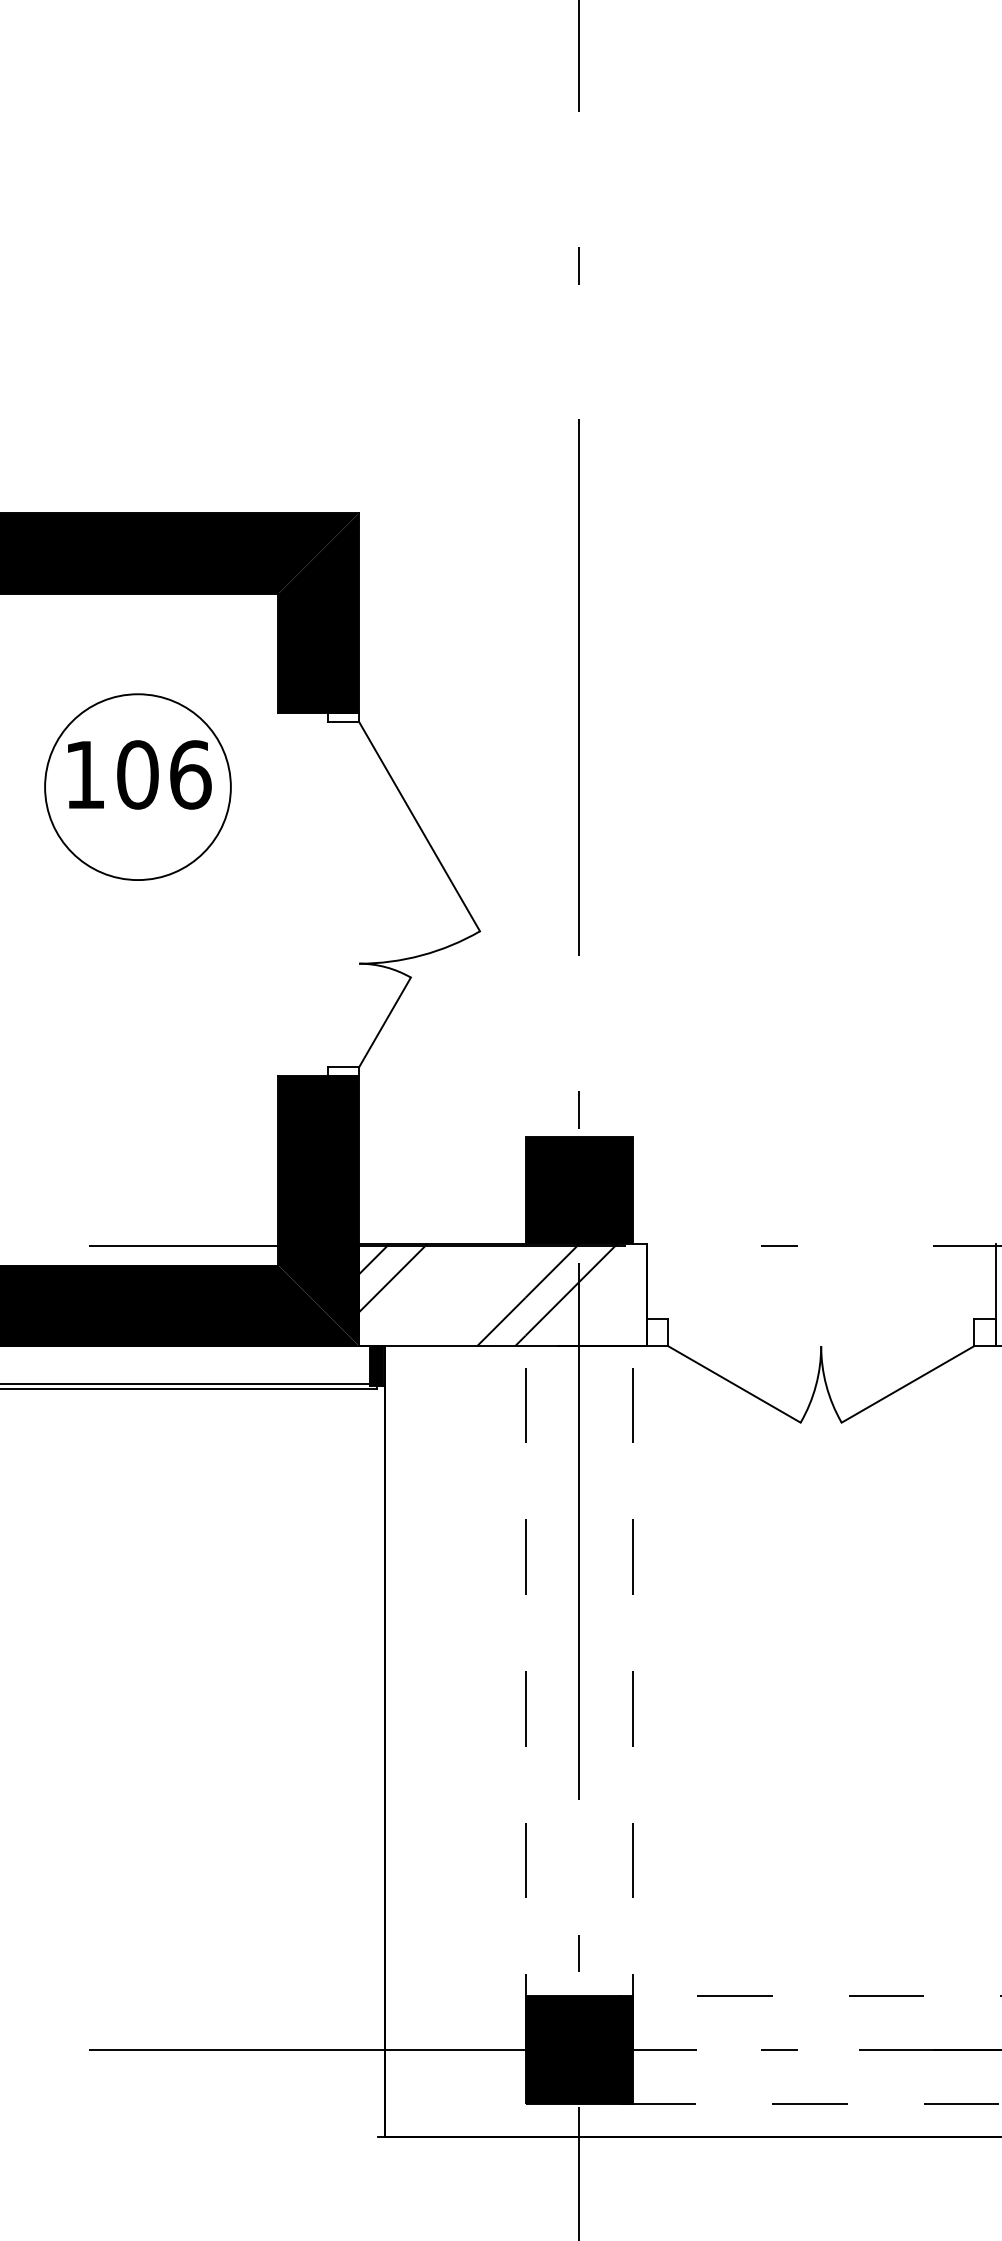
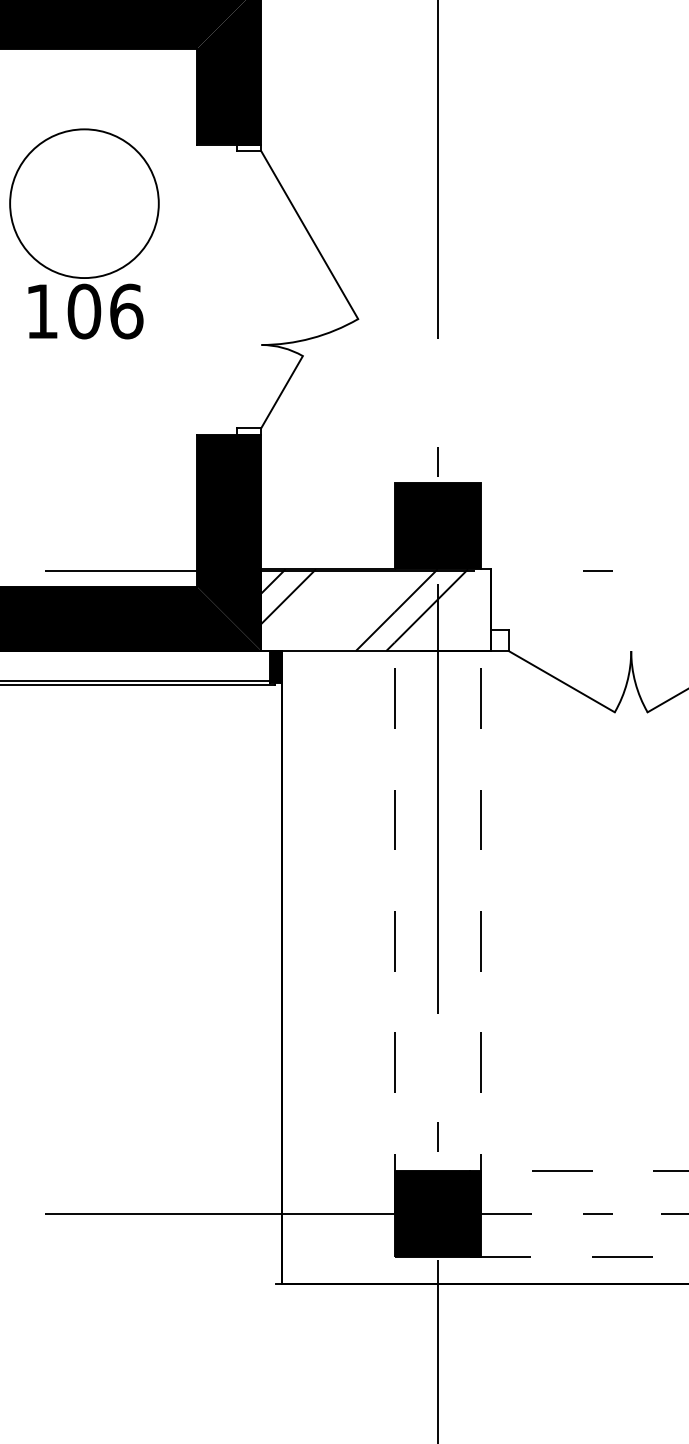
text: (139, 774) -> (85, 311), moved

